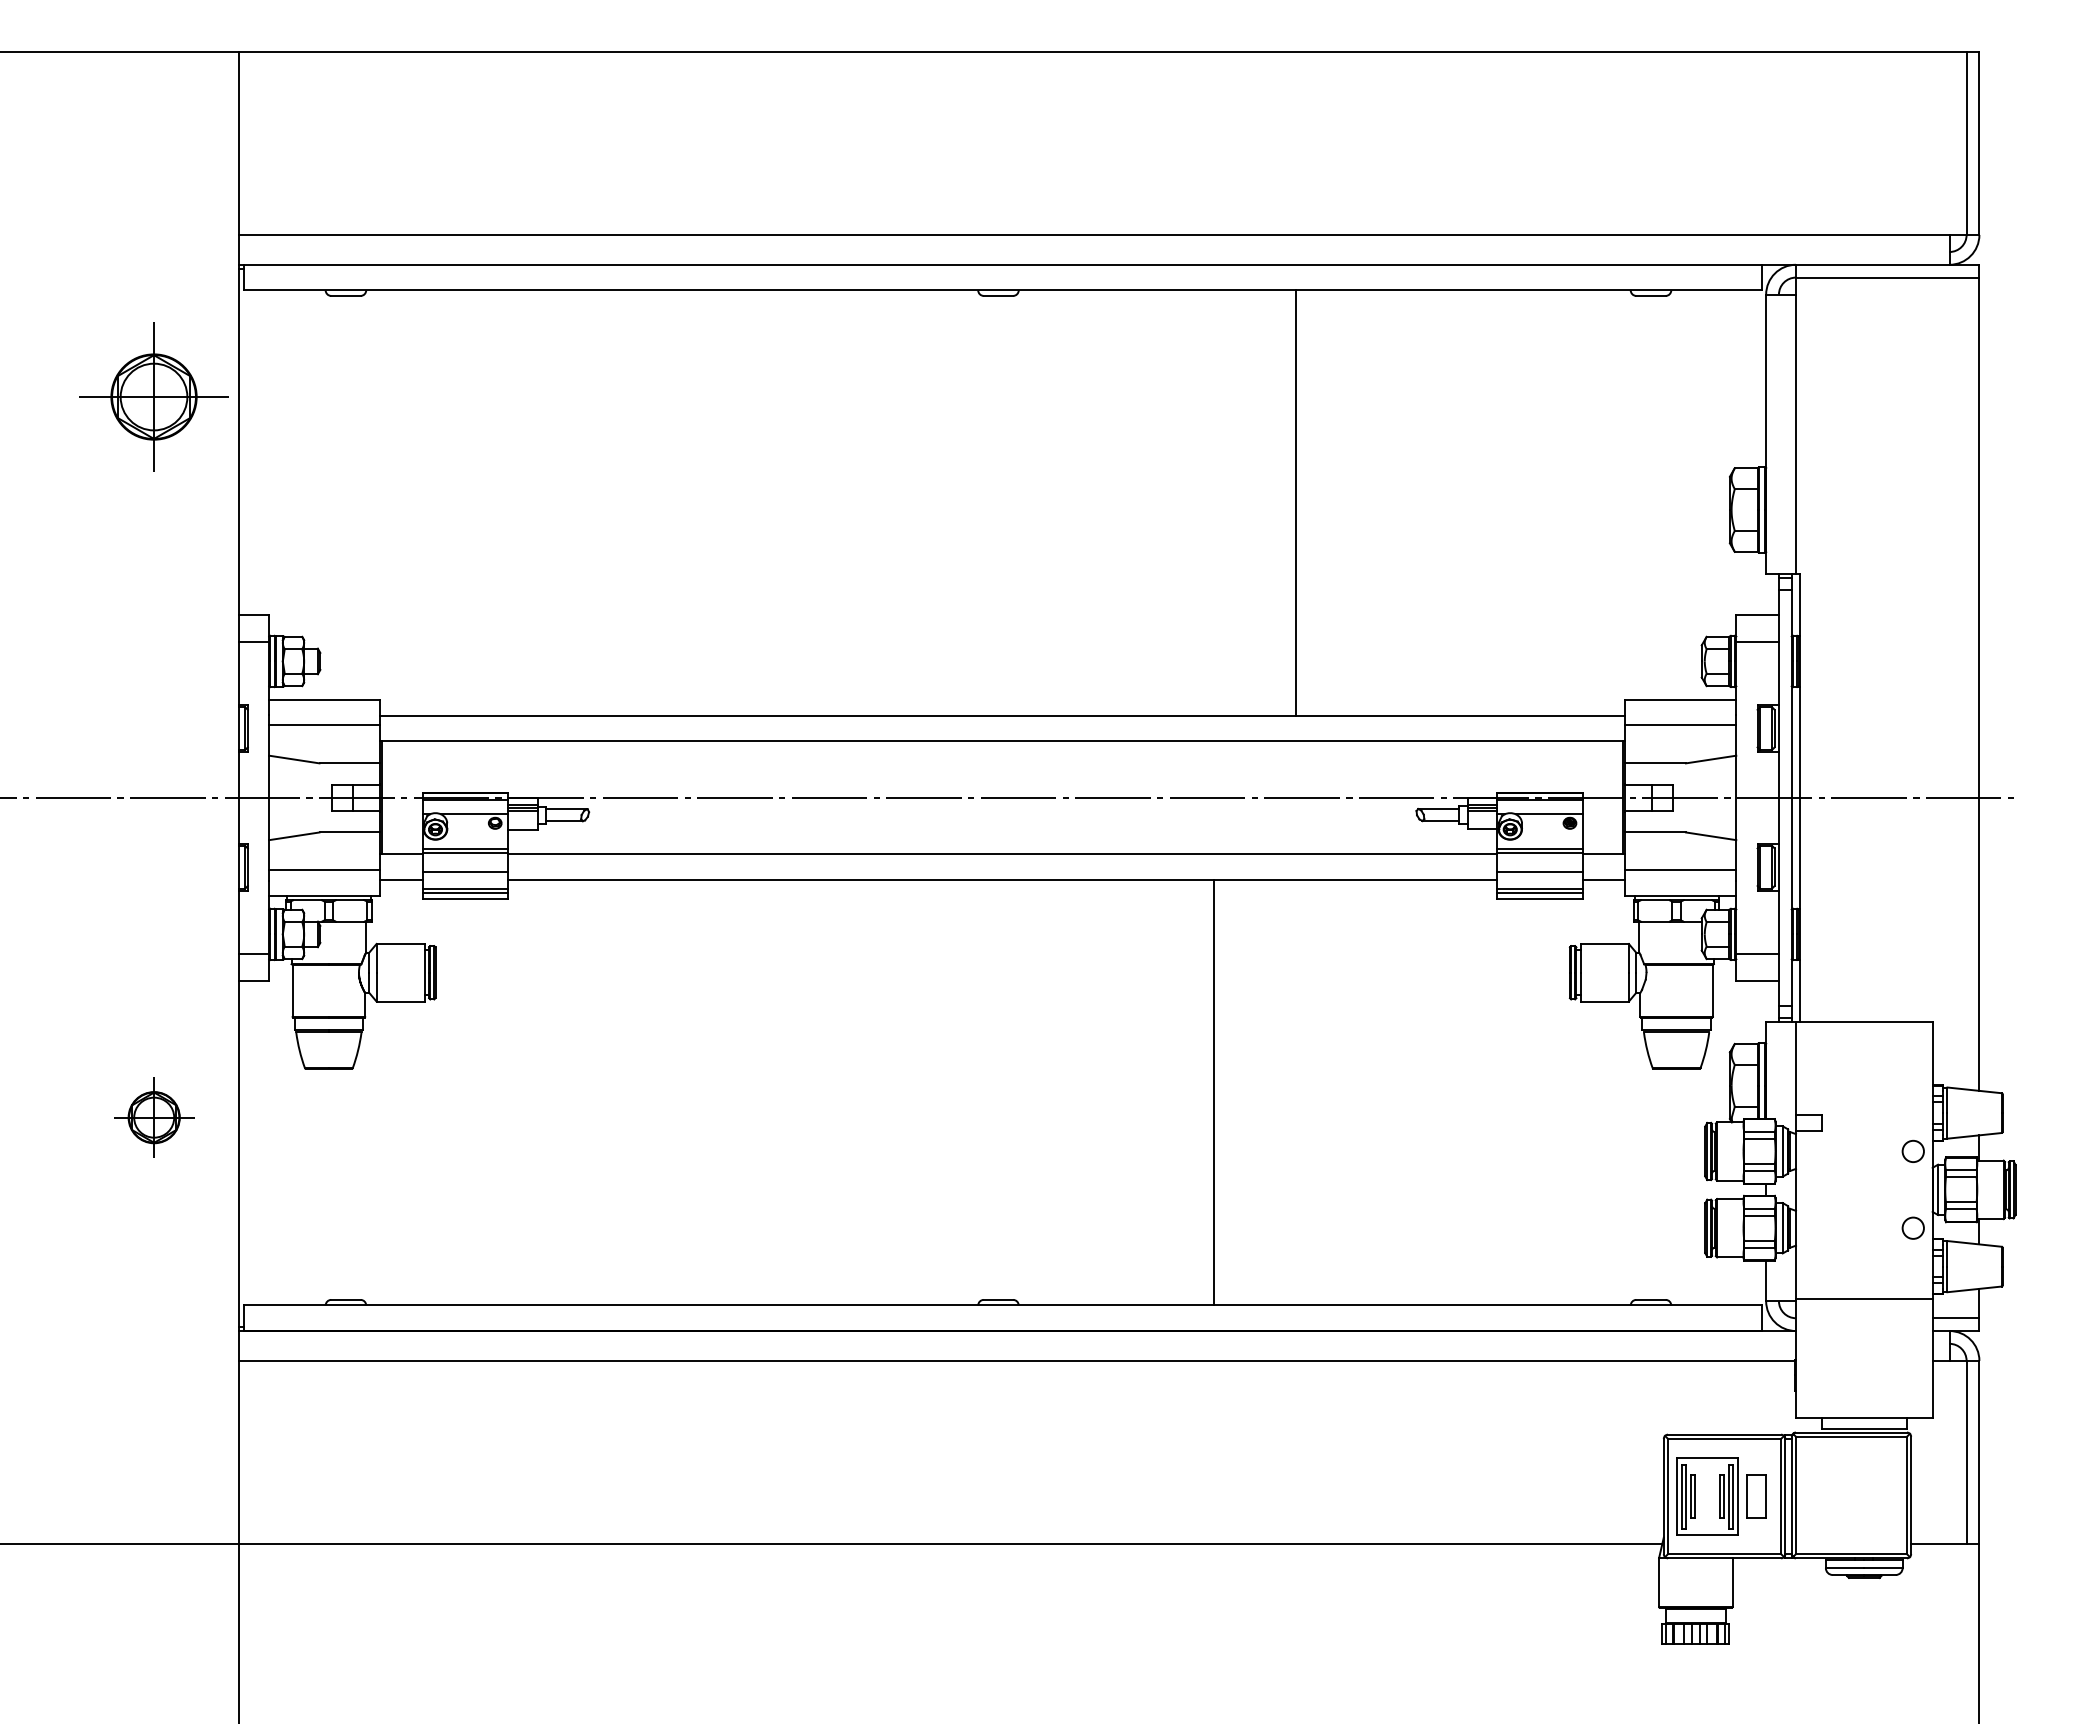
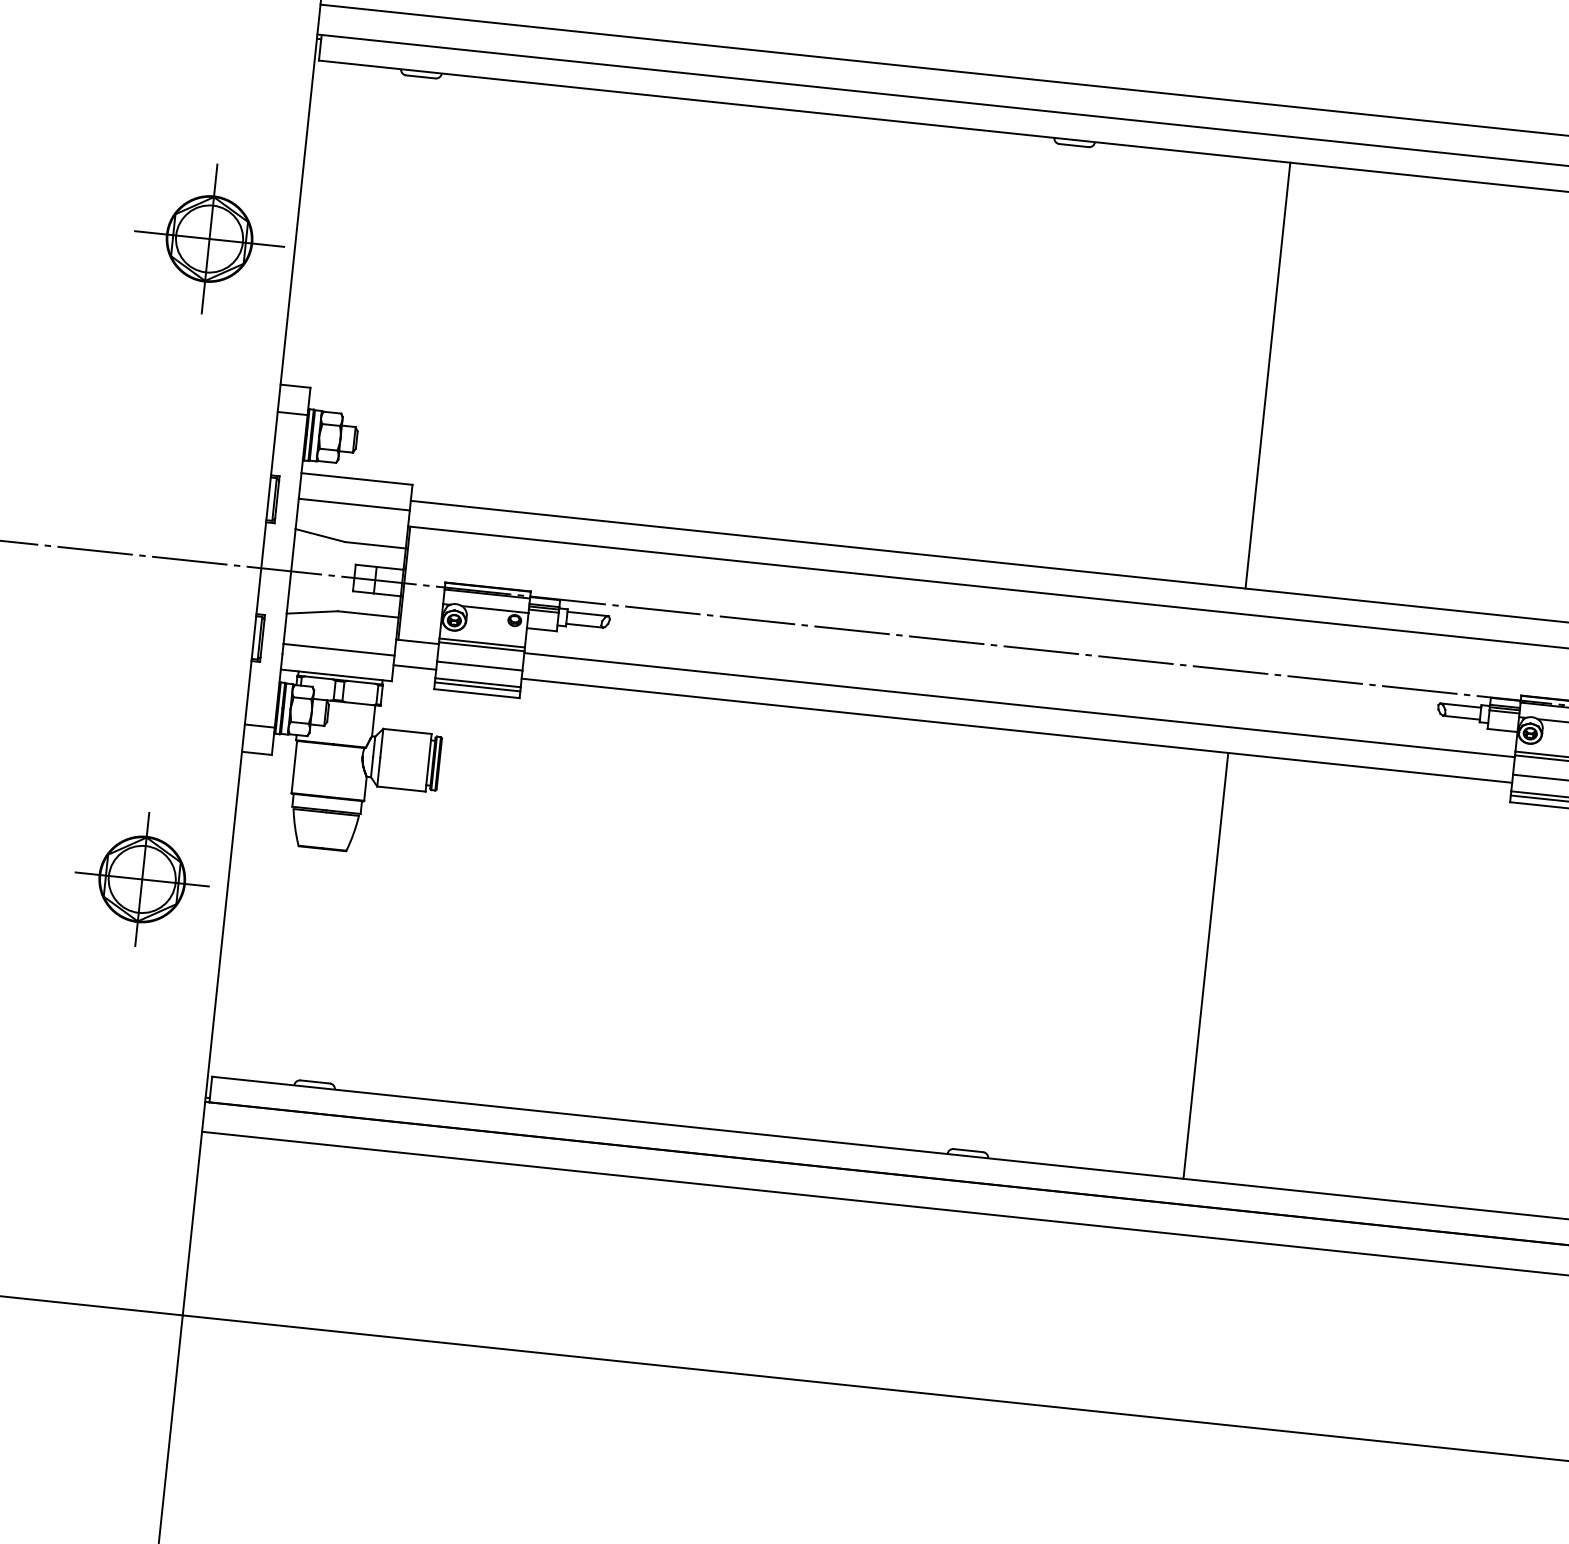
part: (153, 396) -> (209, 238), moved
line: (1295, 502) -> (1267, 374), moved
part: (154, 1117) -> (142, 879), size x1.67

